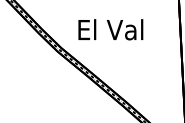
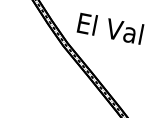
text: (110, 29) -> (110, 28), moved

